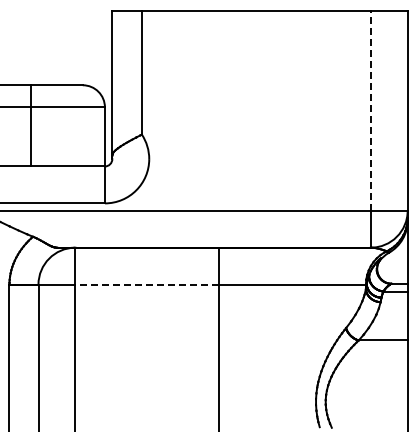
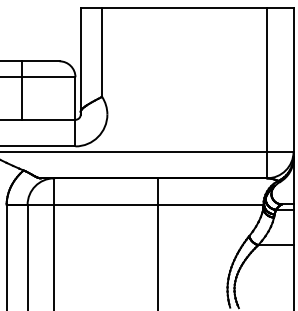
line: (370, 111) -> (266, 80), dashed -> solid
line: (147, 284) -> (106, 204), dashed -> solid

